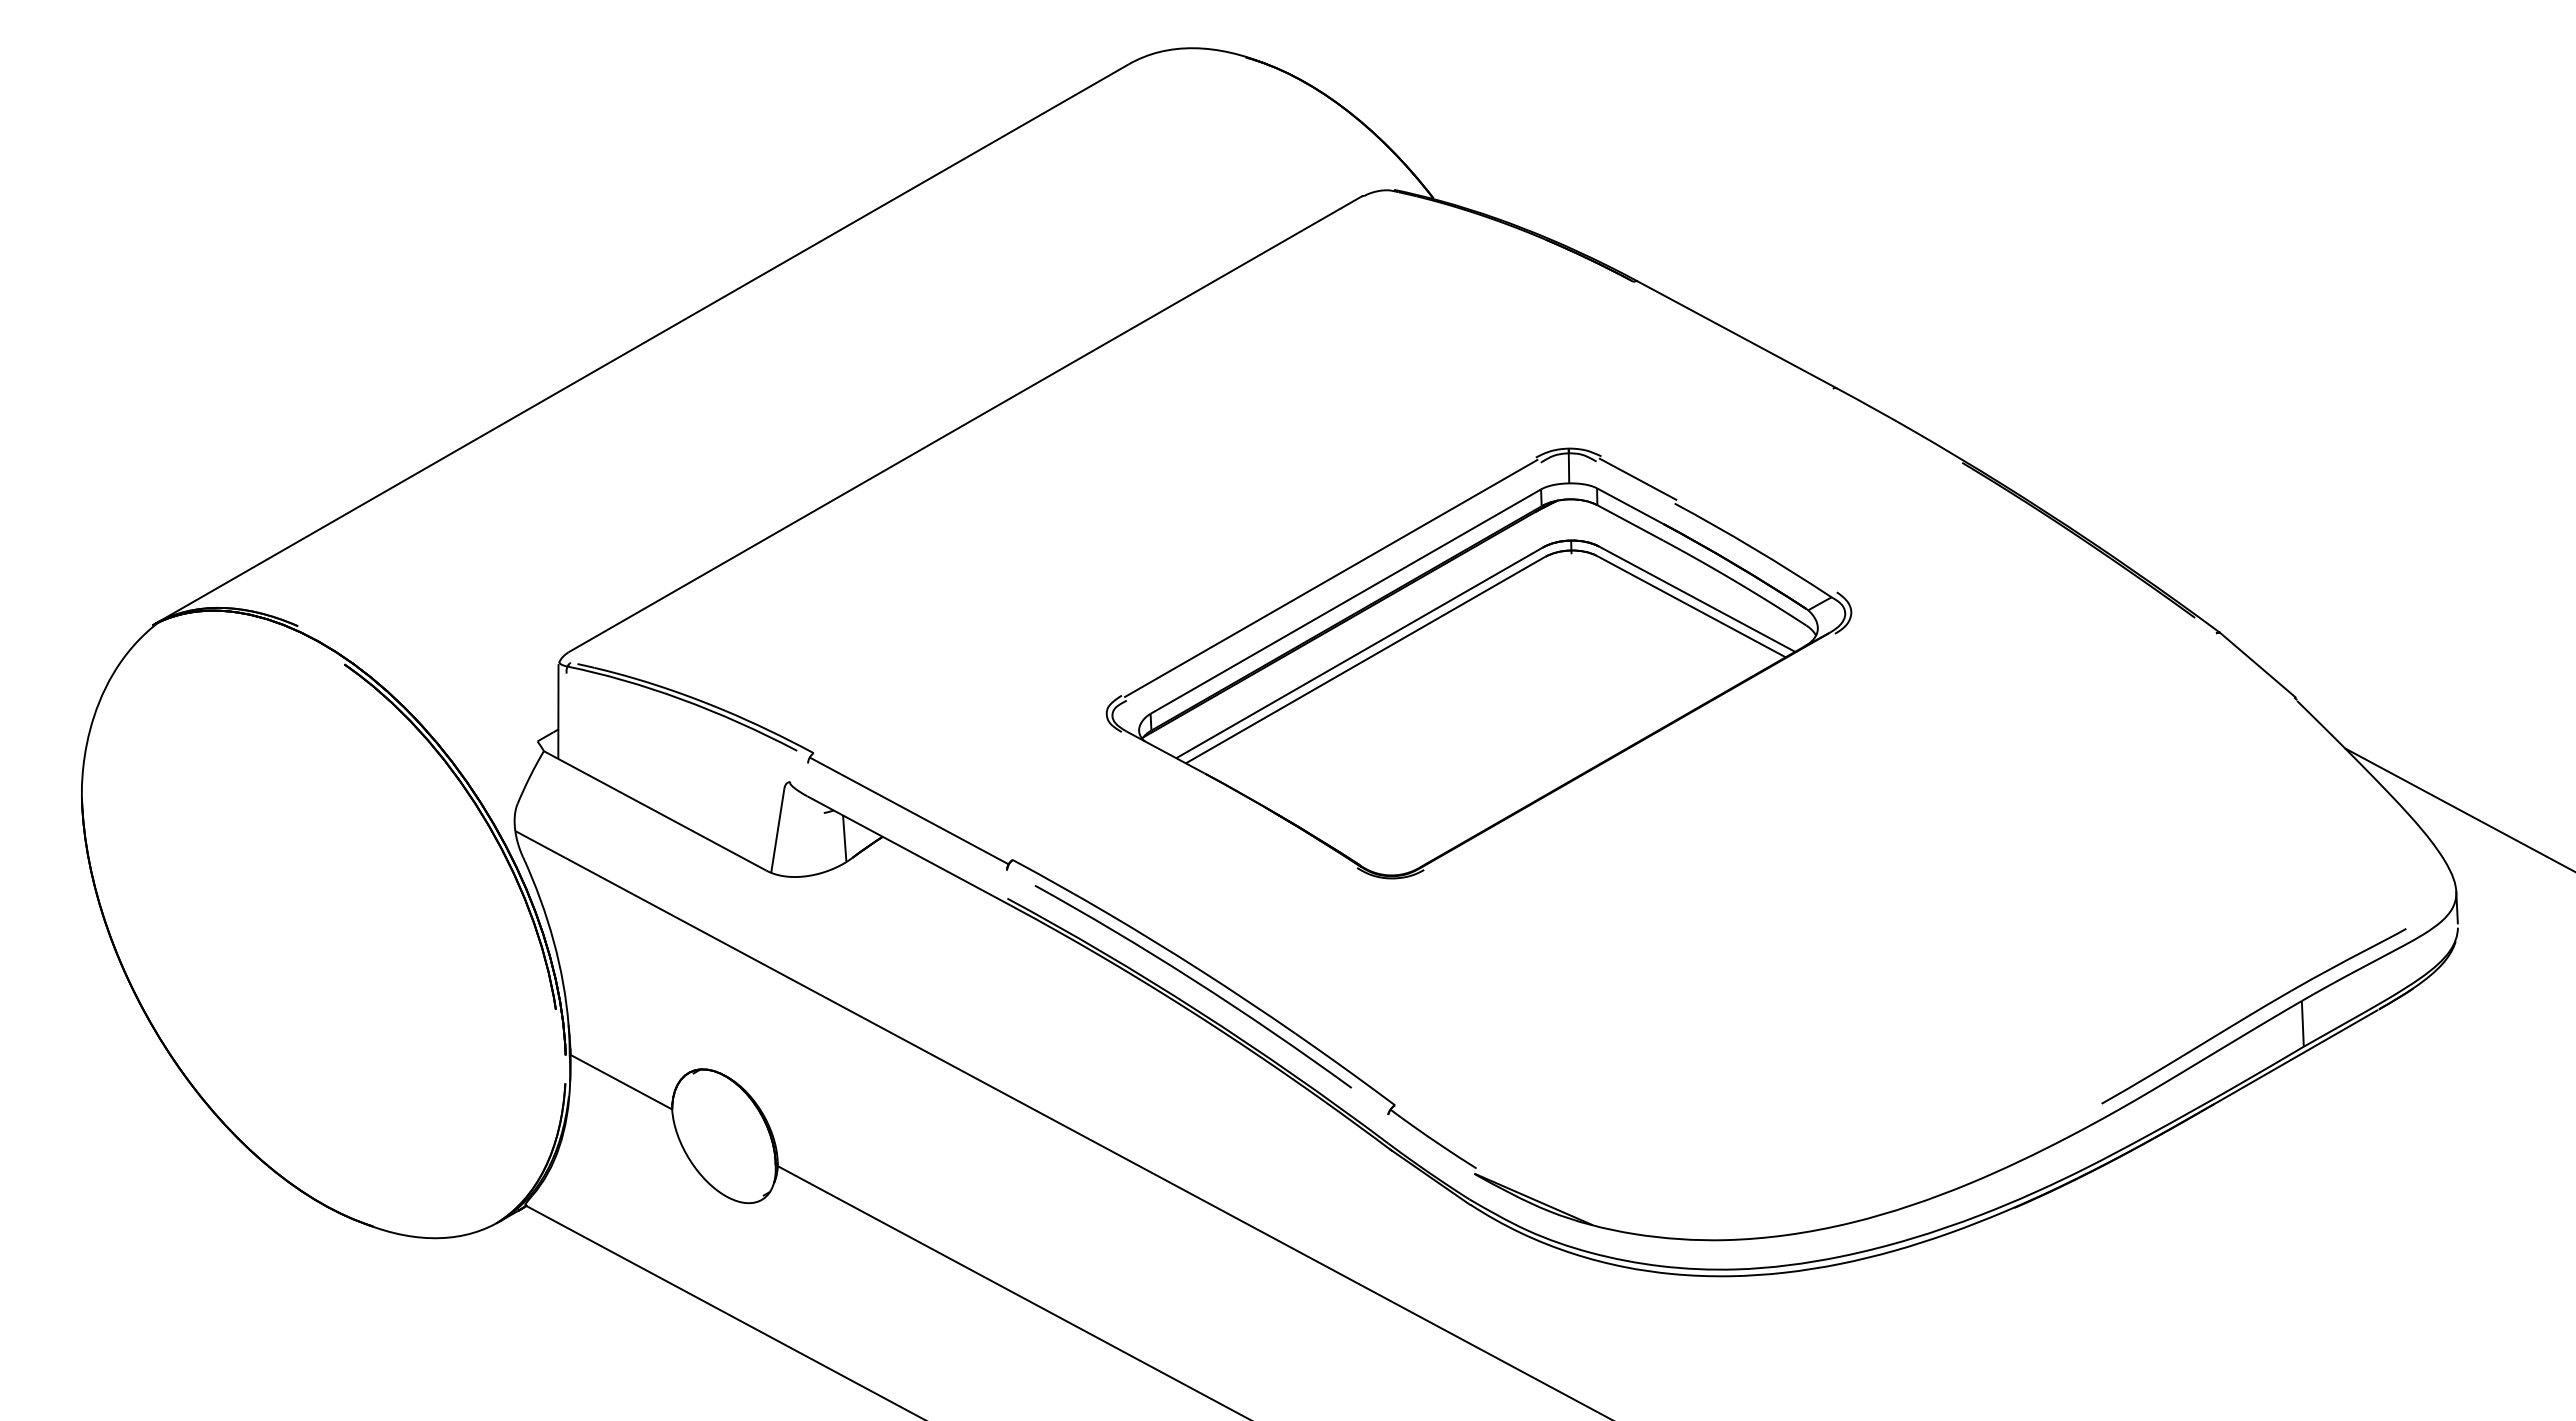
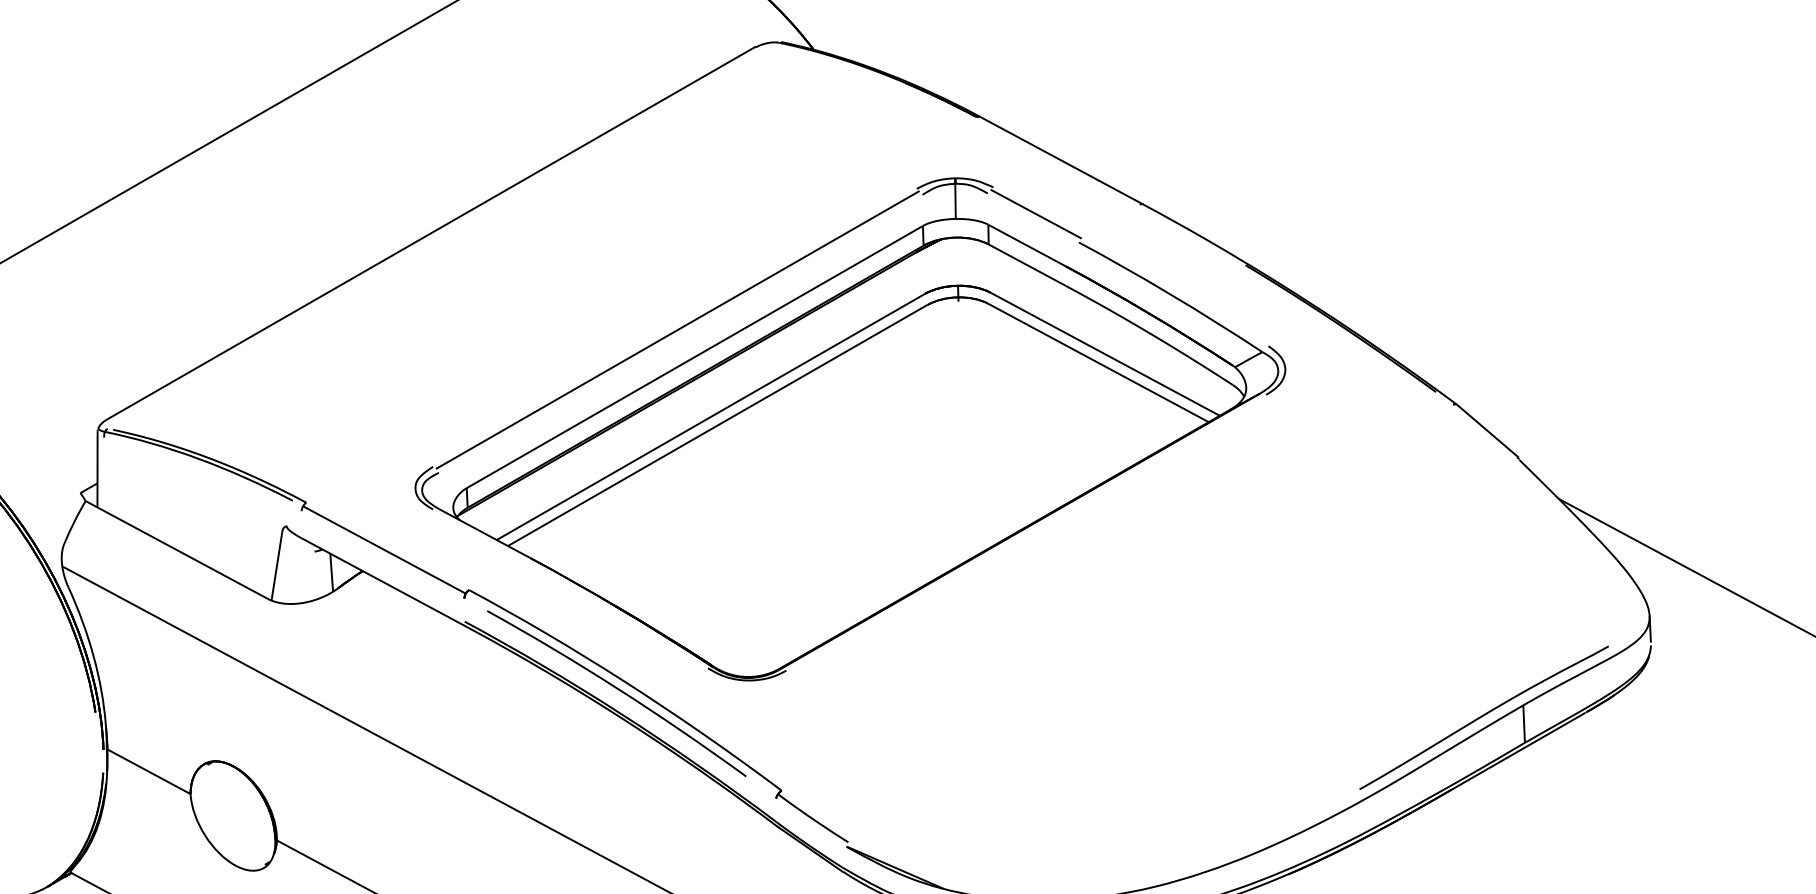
part: (1478, 663) -> (849, 429), size x1.43

